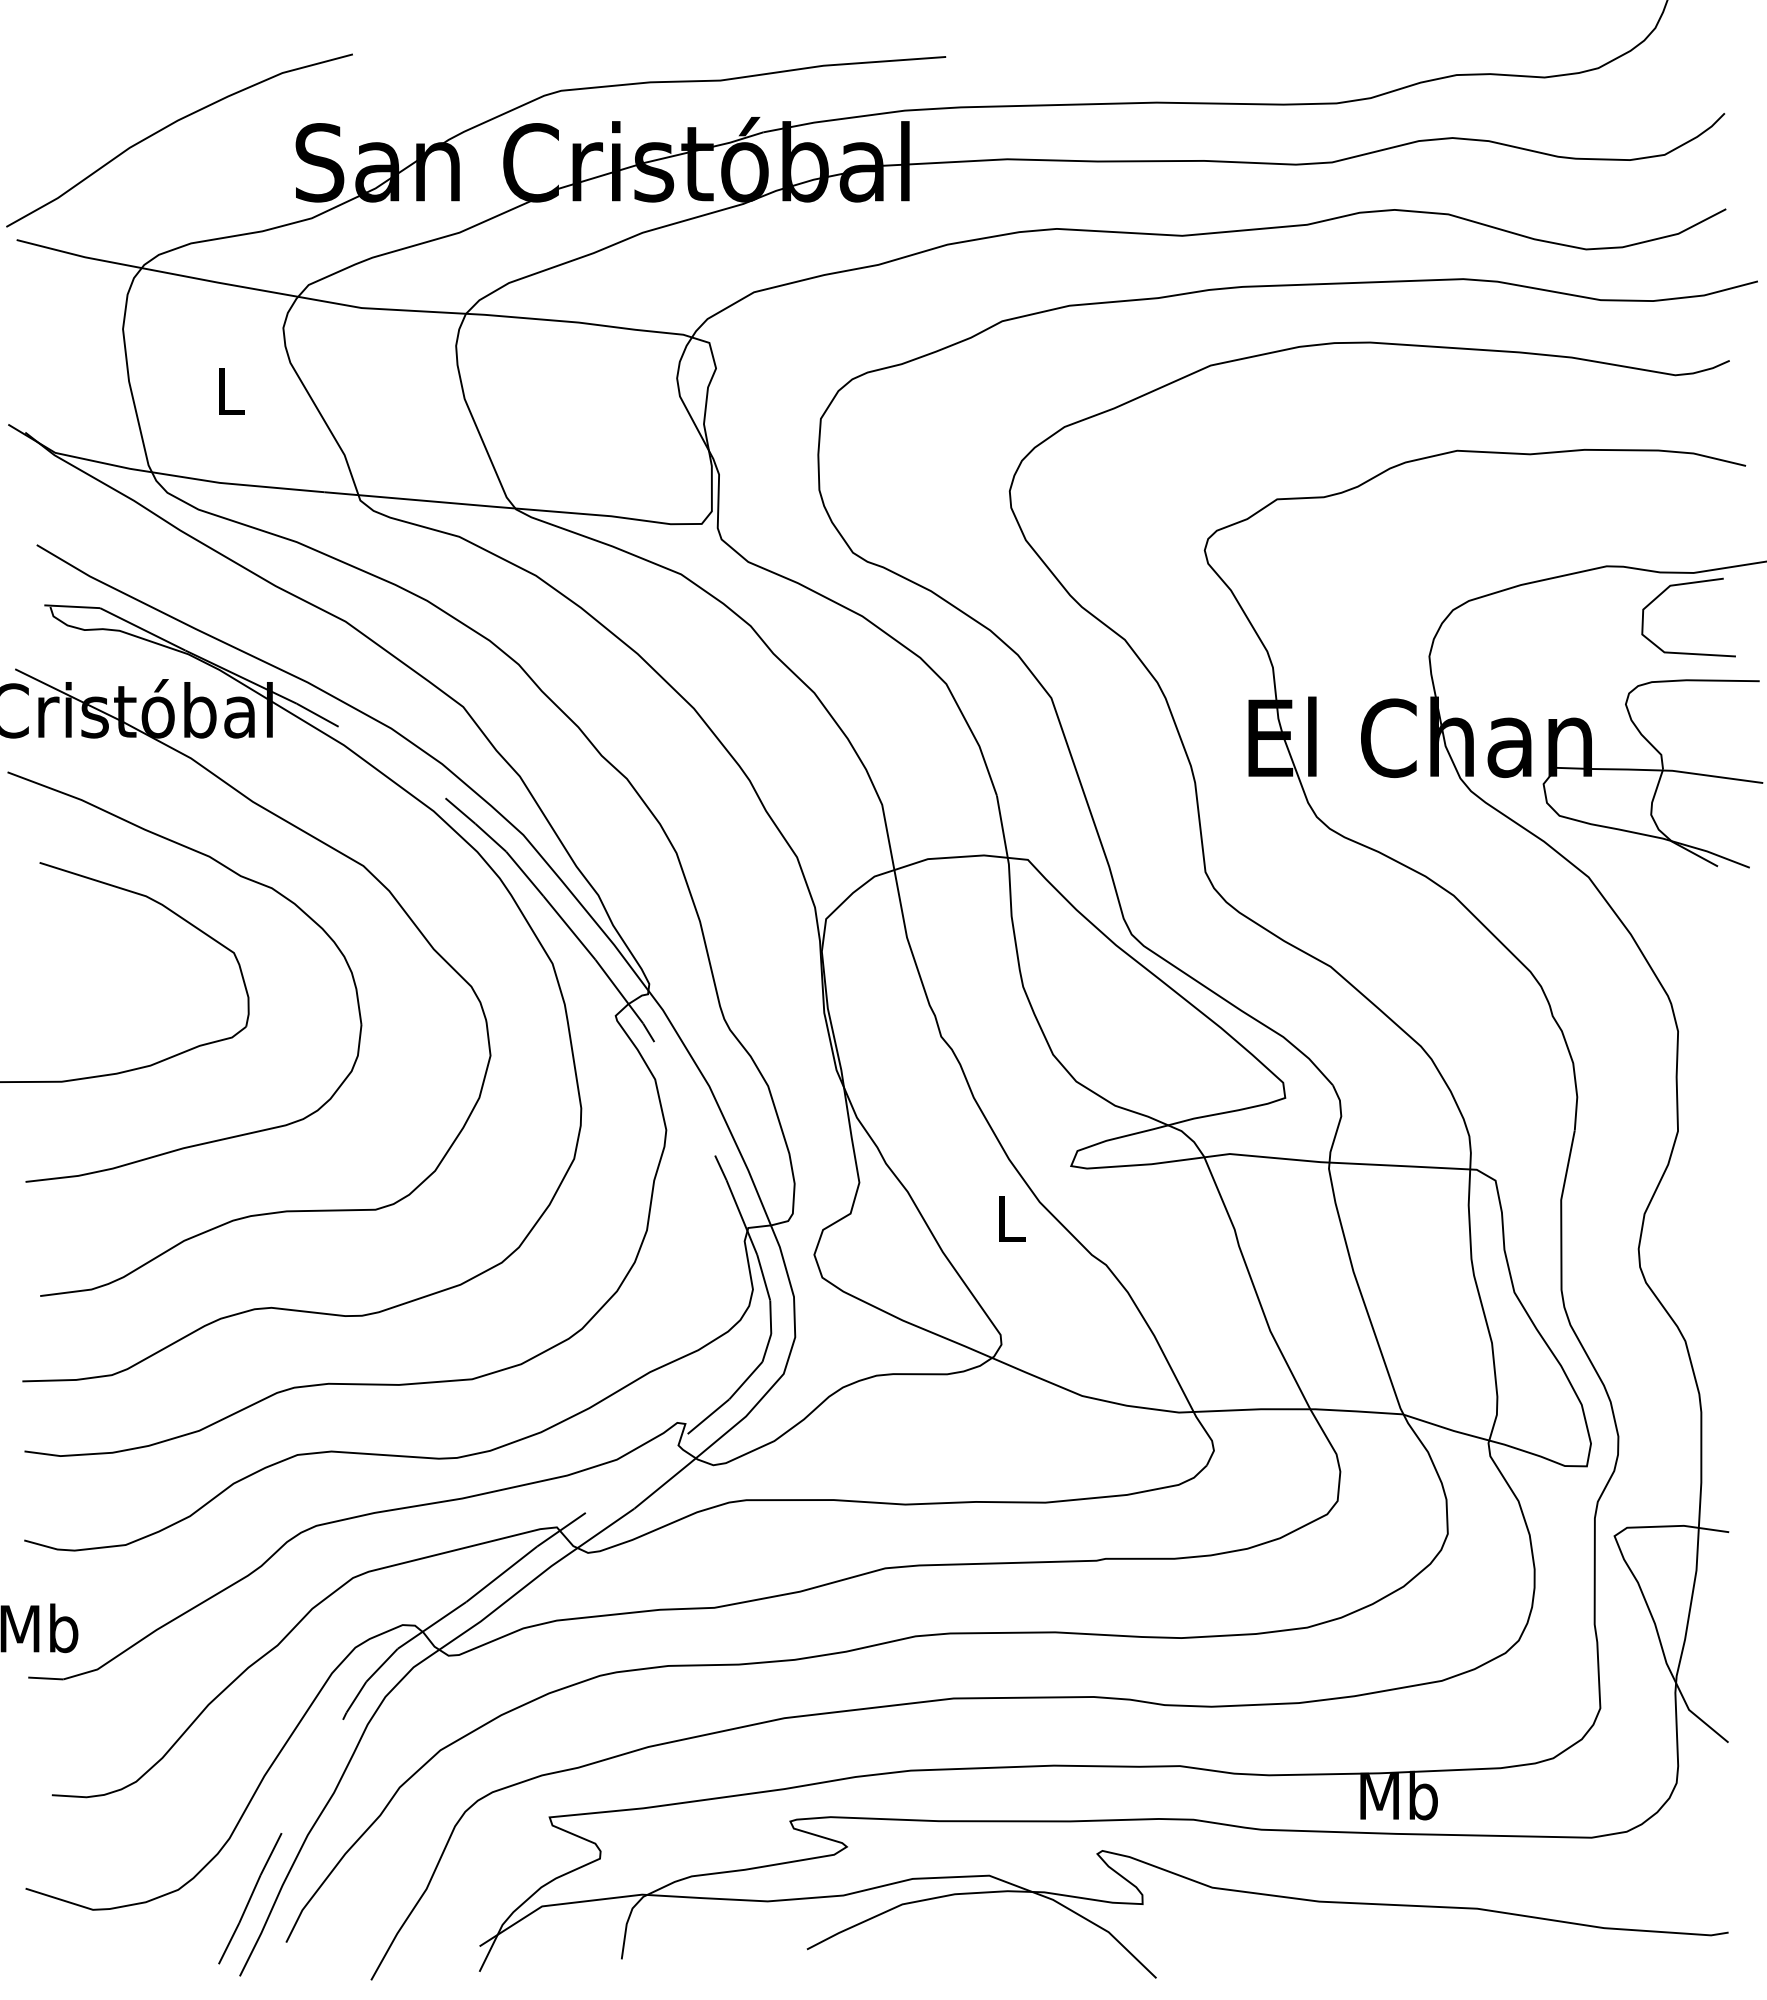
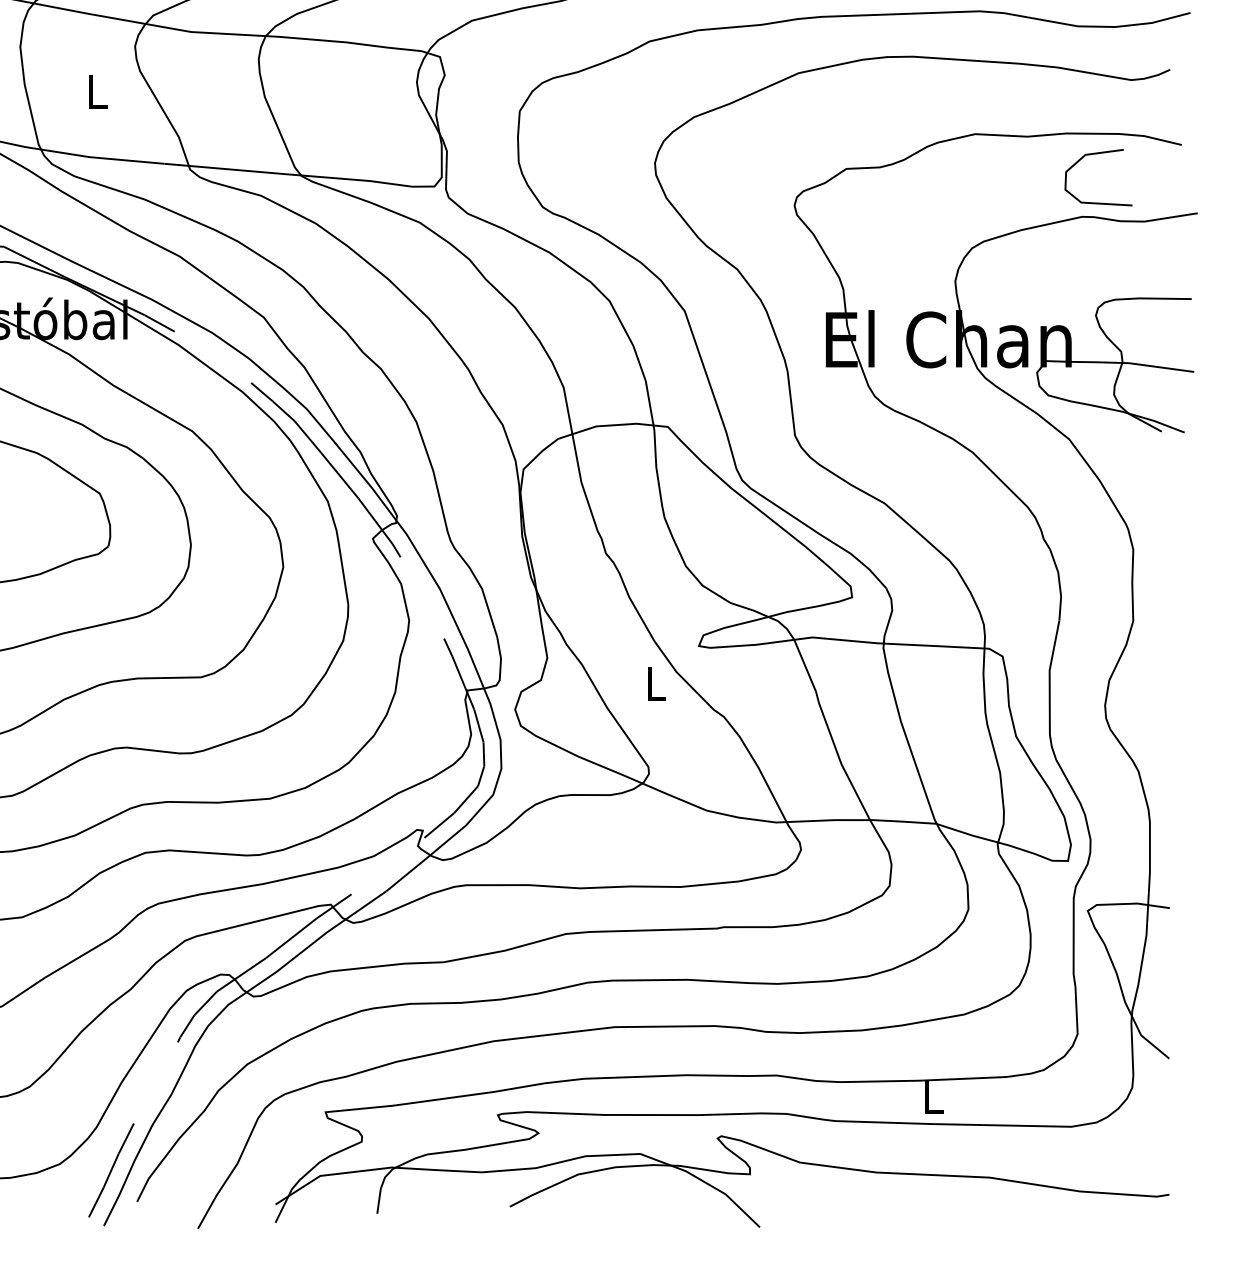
curve: (1681, 585) -> (1093, 154), moved
text: (1398, 1795) -> (933, 1096), Mb -> L

